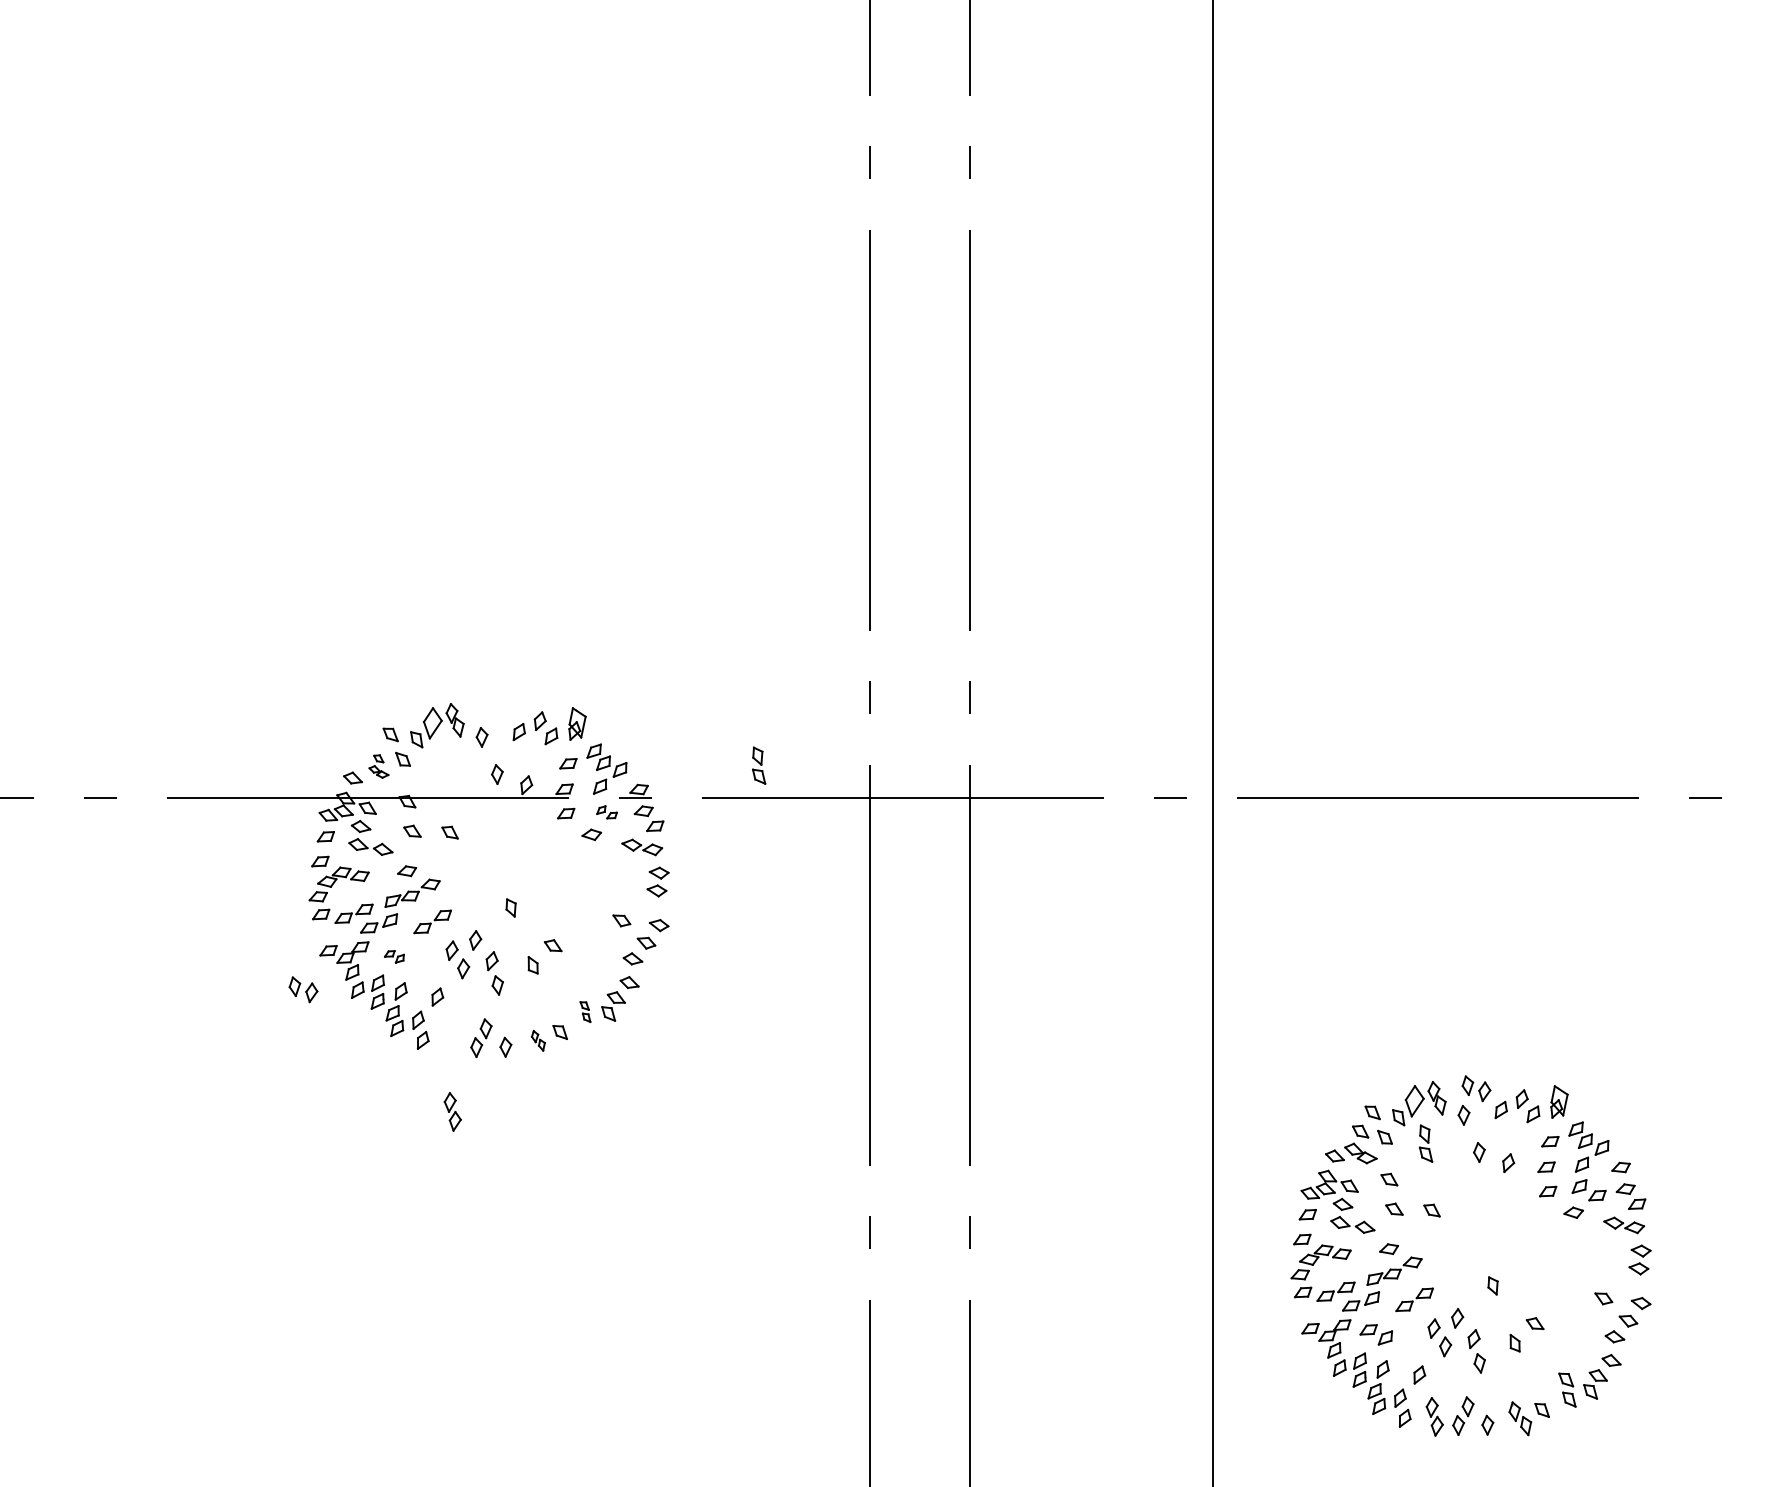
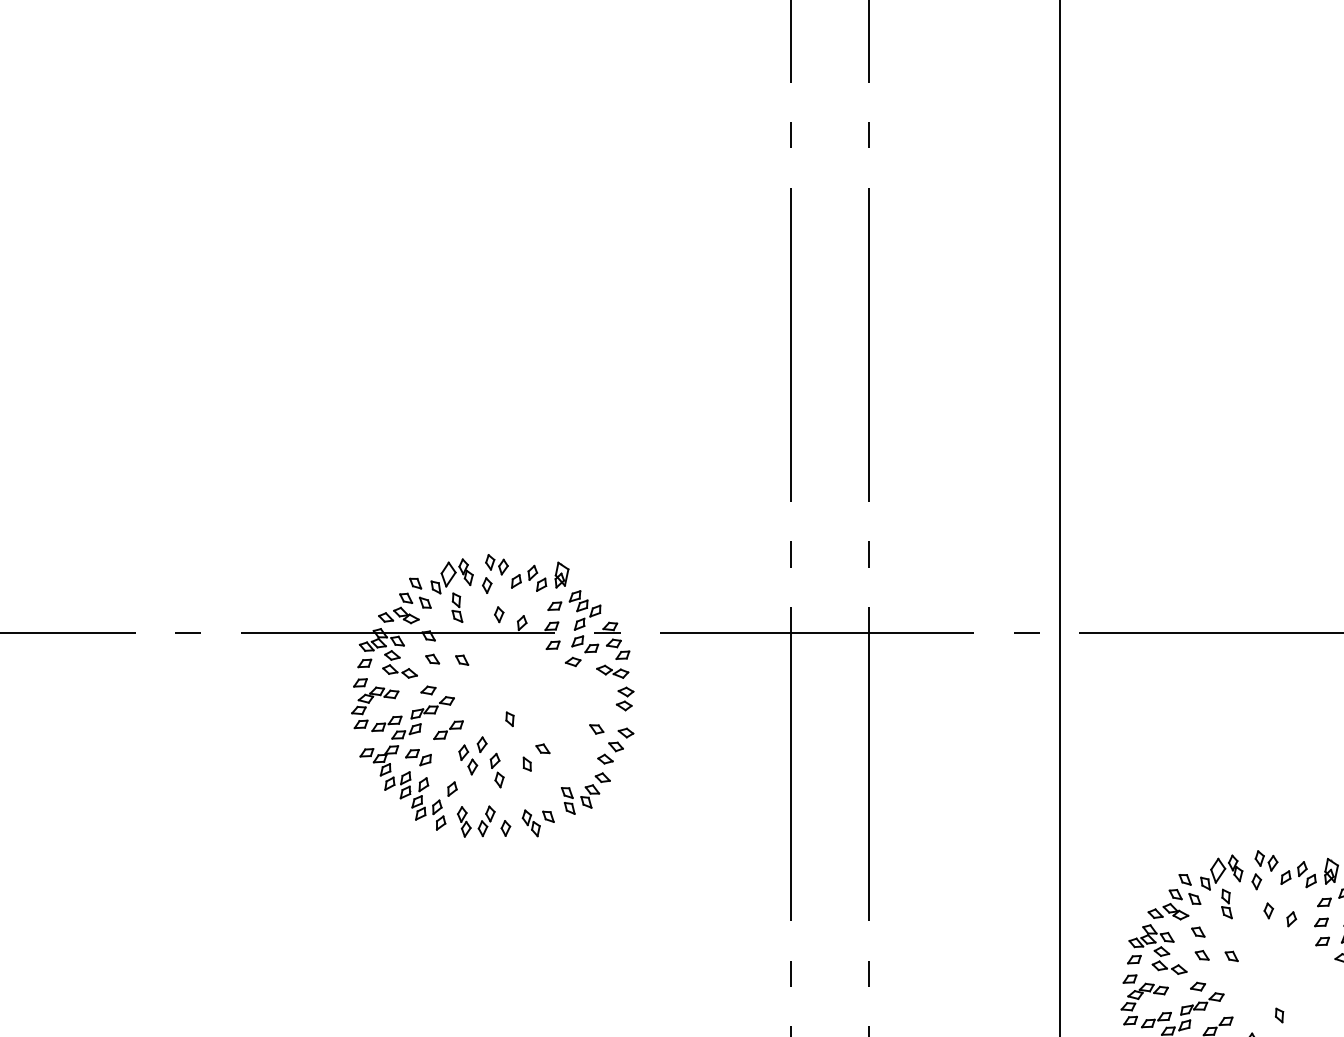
part: (759, 765) -> (457, 607), moved
part: (378, 766) -> (406, 608), size x1.67
part: (606, 812) -> (584, 644), size x1.67
part: (394, 956) -> (418, 757), size x1.67
part: (303, 989) -> (496, 564), moved
part: (585, 1011) -> (568, 800), size x1.67
part: (538, 1040) -> (531, 823), size x1.67
part: (452, 1111) -> (464, 821), moved

